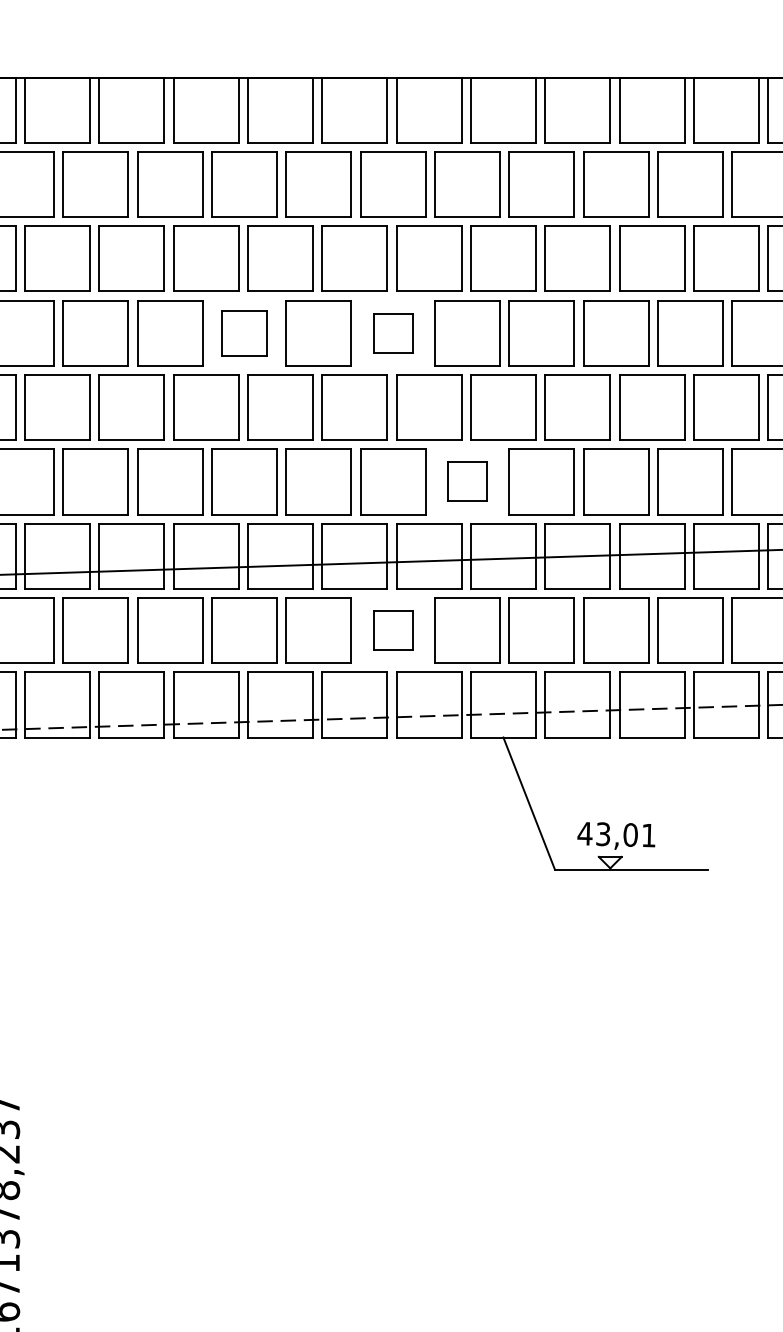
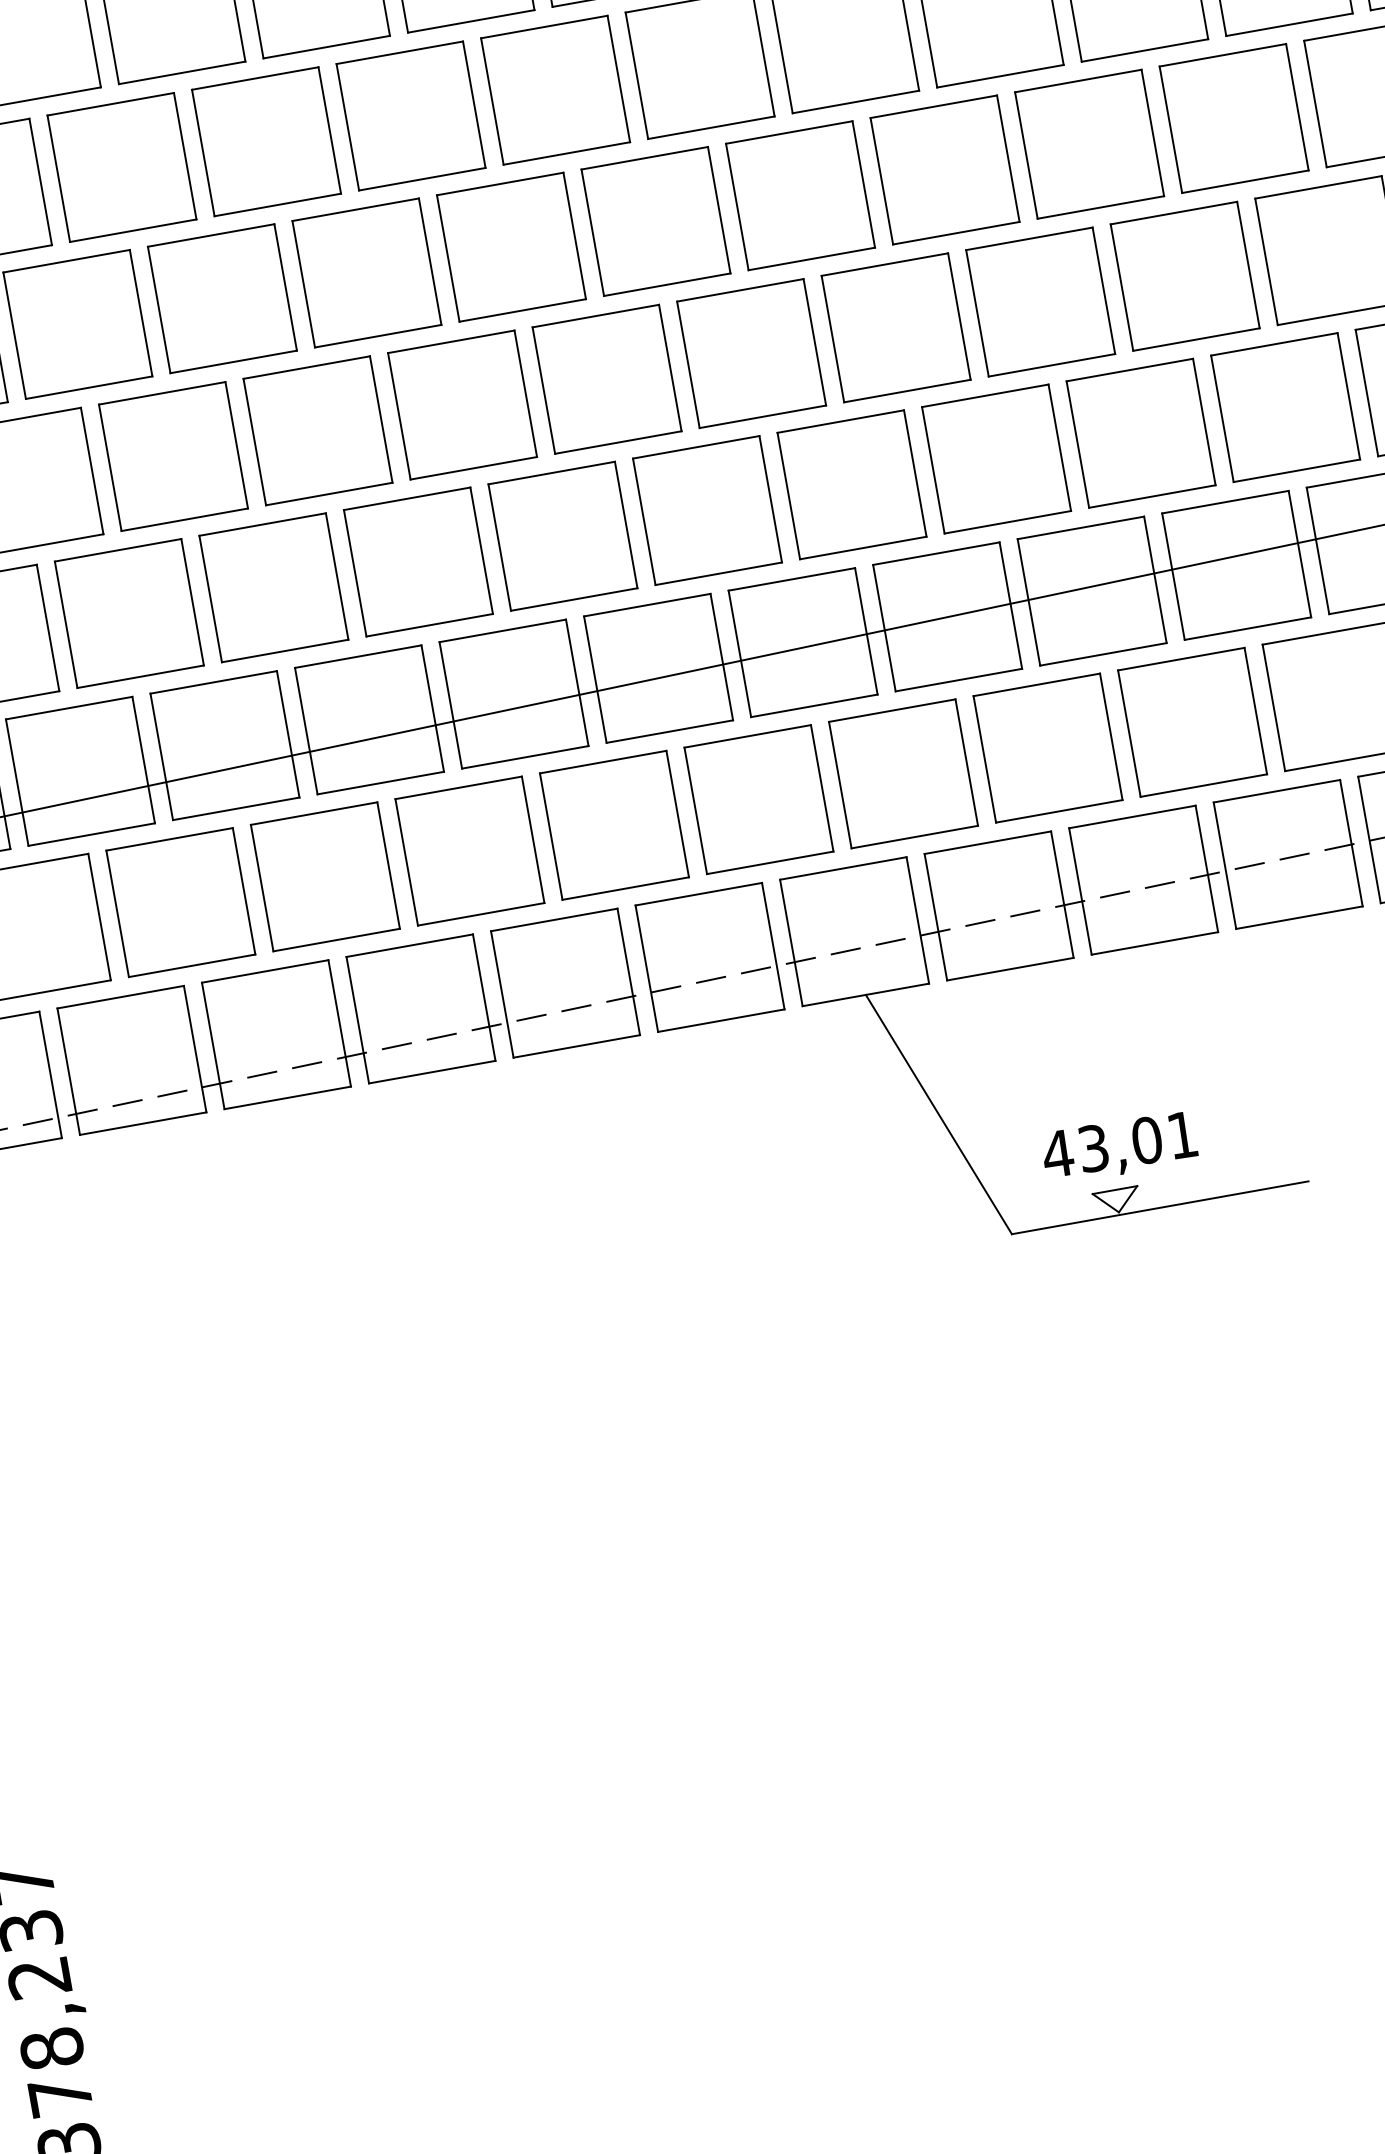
part: (244, 333) -> (222, 299), size x1.43
part: (393, 333) -> (512, 247), size x1.67
part: (467, 481) -> (707, 509), size x1.67
part: (393, 630) -> (615, 824), size x1.67

